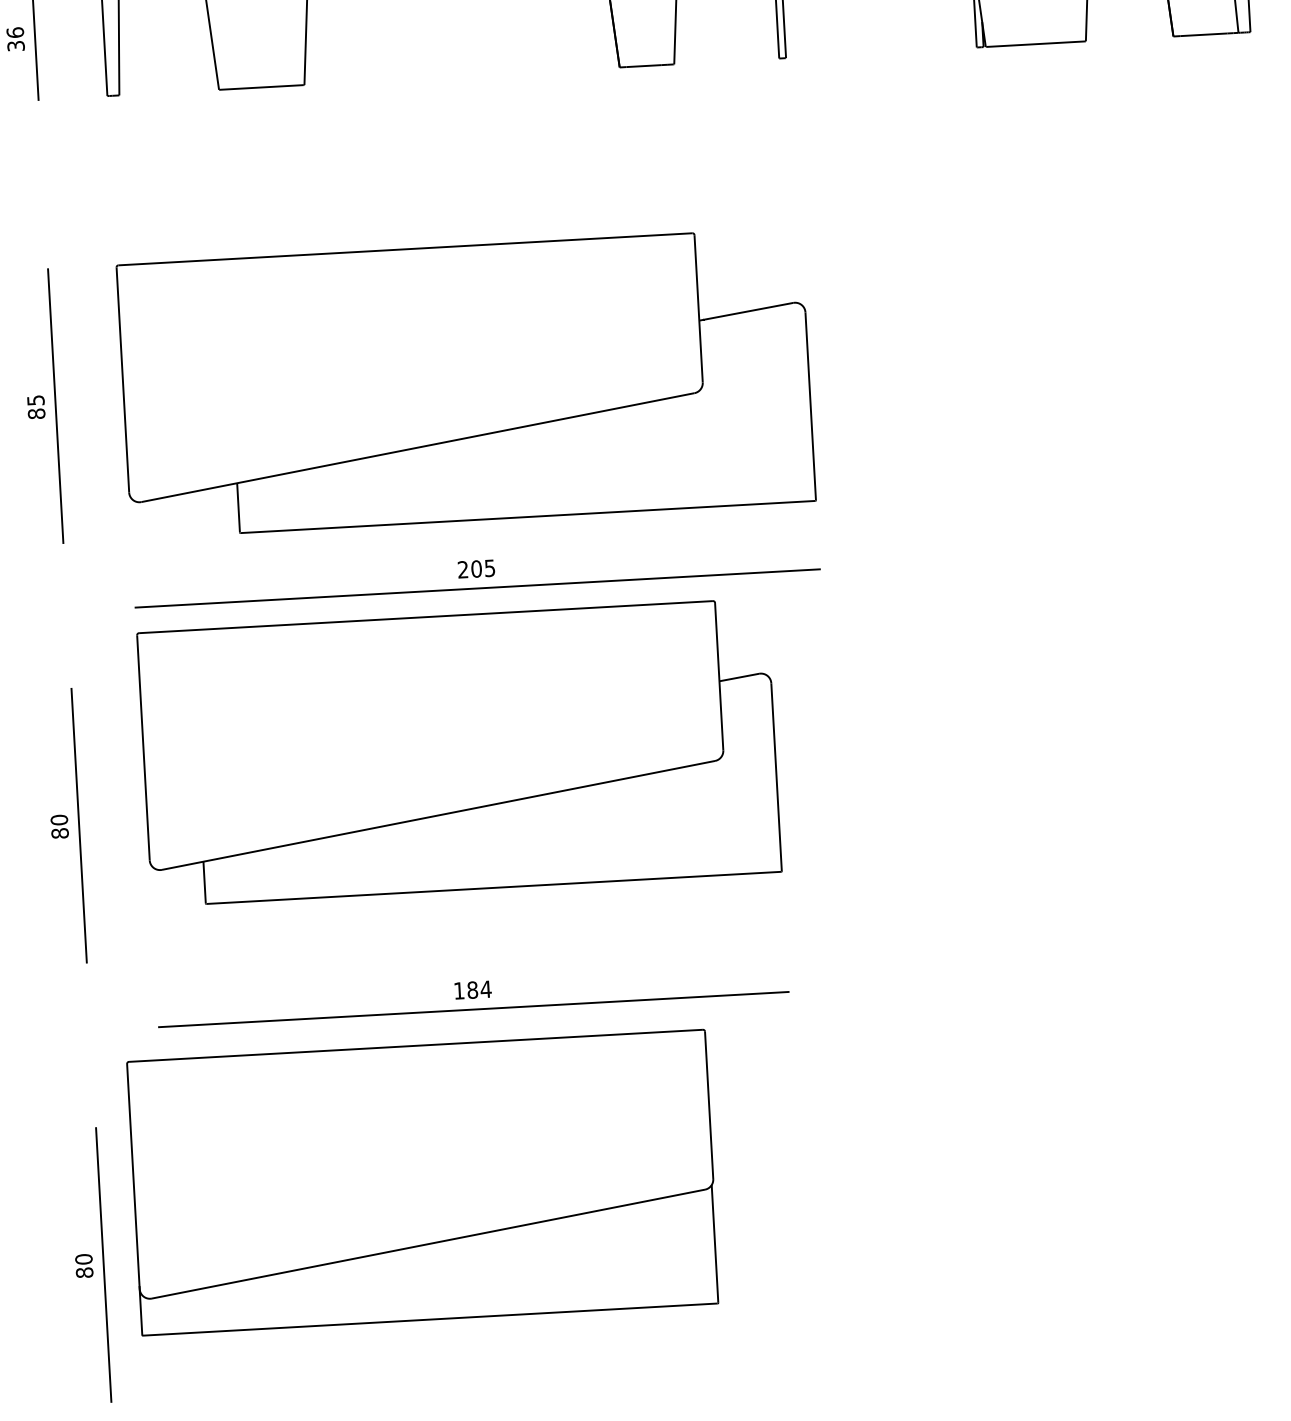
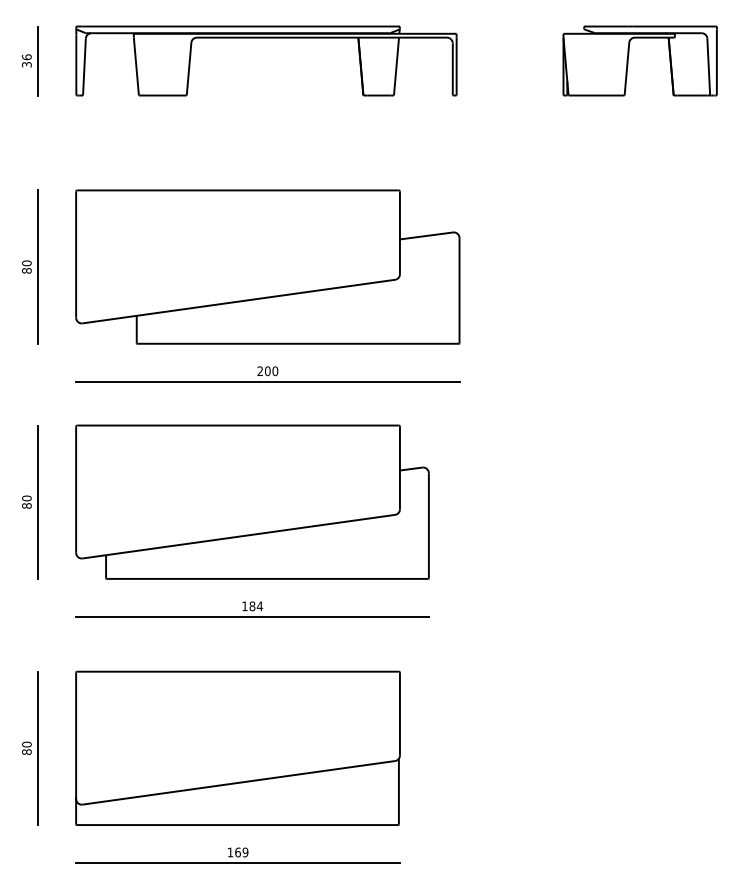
text: (35, 400) -> (26, 263), 85 -> 80
text: (490, 568) -> (275, 371), 205 -> 200
part: (459, 751) -> (252, 501), moved
part: (422, 1181) -> (237, 747), moved

